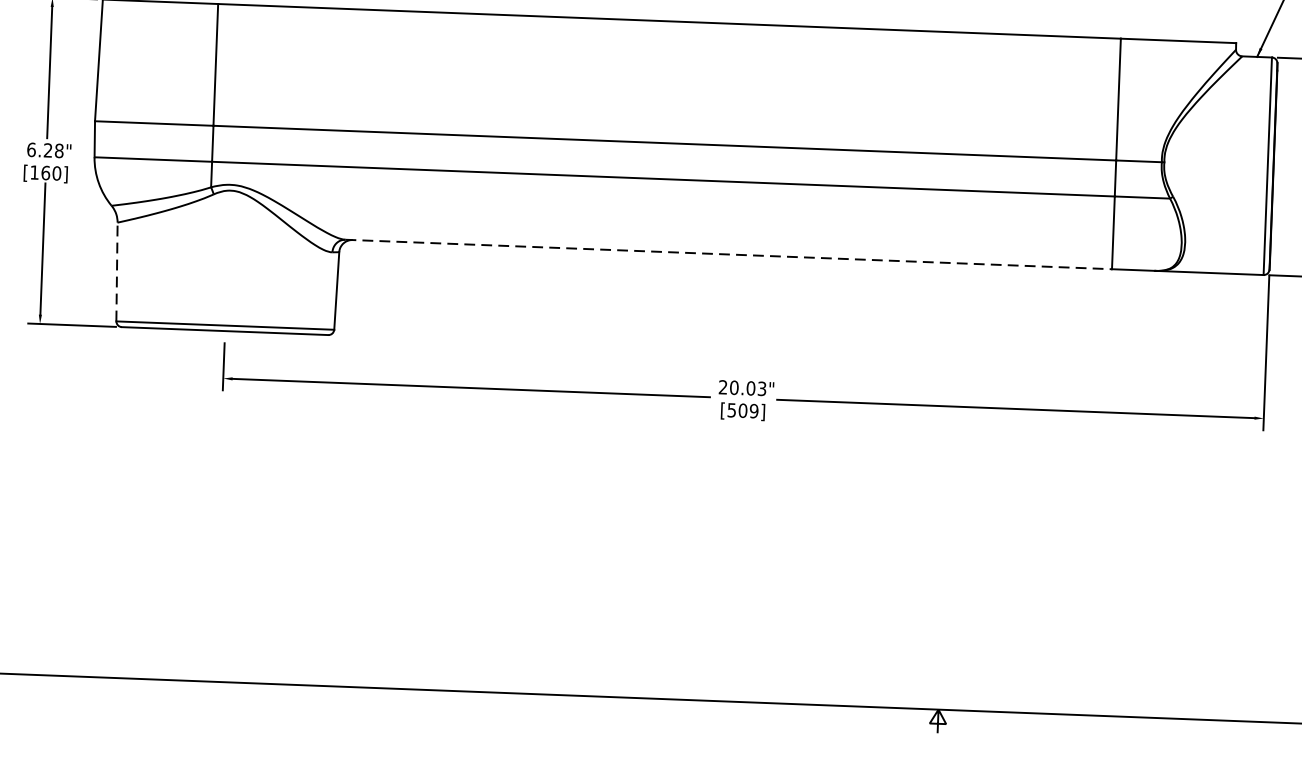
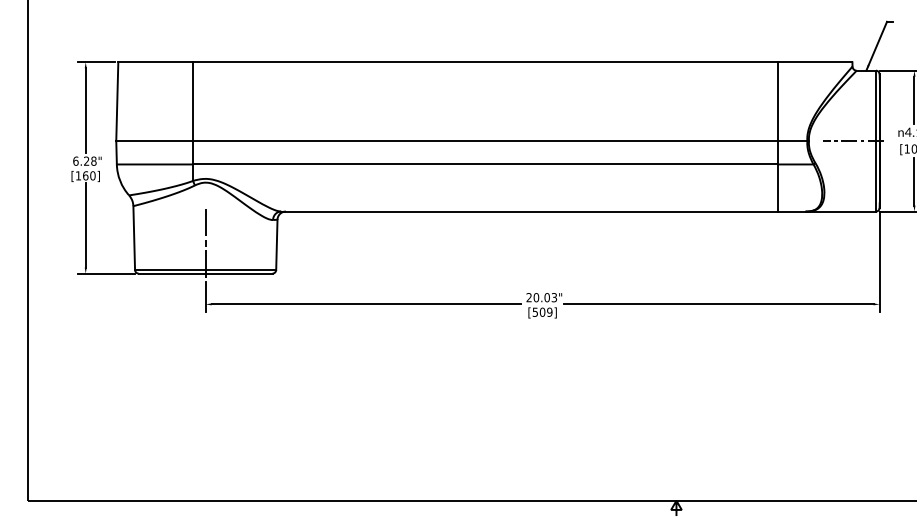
line: (1233, 165) -> (853, 141), added
line: (728, 254) -> (529, 211), dashed -> solid
line: (117, 272) -> (134, 238), dashed -> solid
line: (226, 281) -> (205, 241), added

